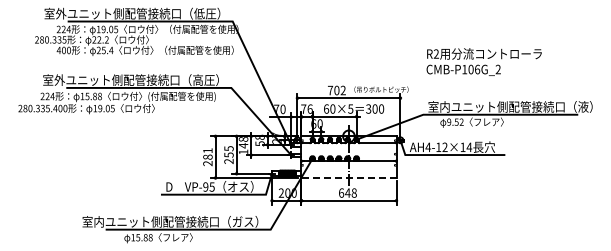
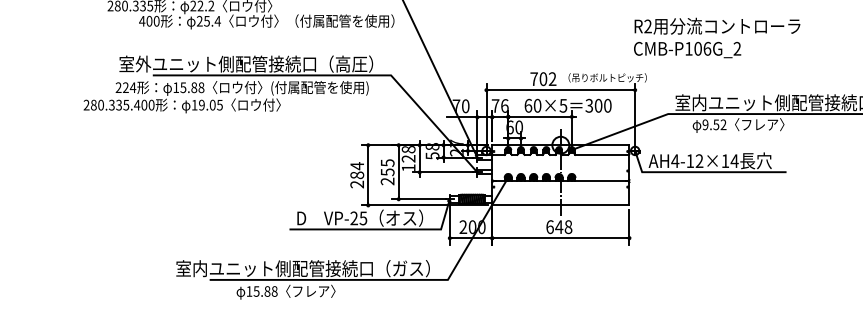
text: (483, 61) -> (716, 37), moved
text: (243, 145) -> (408, 158), 148 -> 128
text: (207, 150) -> (356, 165), 281 -> 284
line: (348, 178) -> (560, 206), dashed -> solid
text: (205, 187) -> (353, 219), VP-95 -> VP-25

